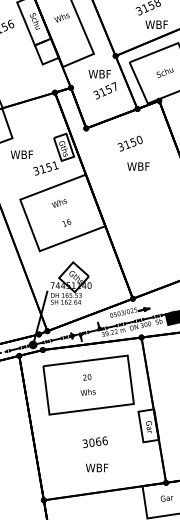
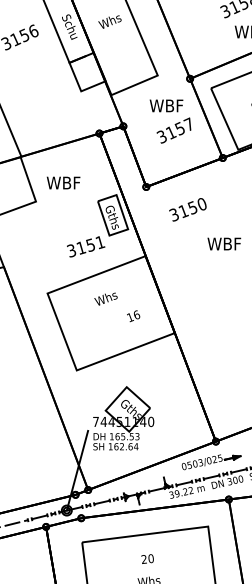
text: (129, 143) -> (186, 209), moved
text: (21, 154) -> (62, 182), moved
text: (66, 222) -> (133, 315), moved

